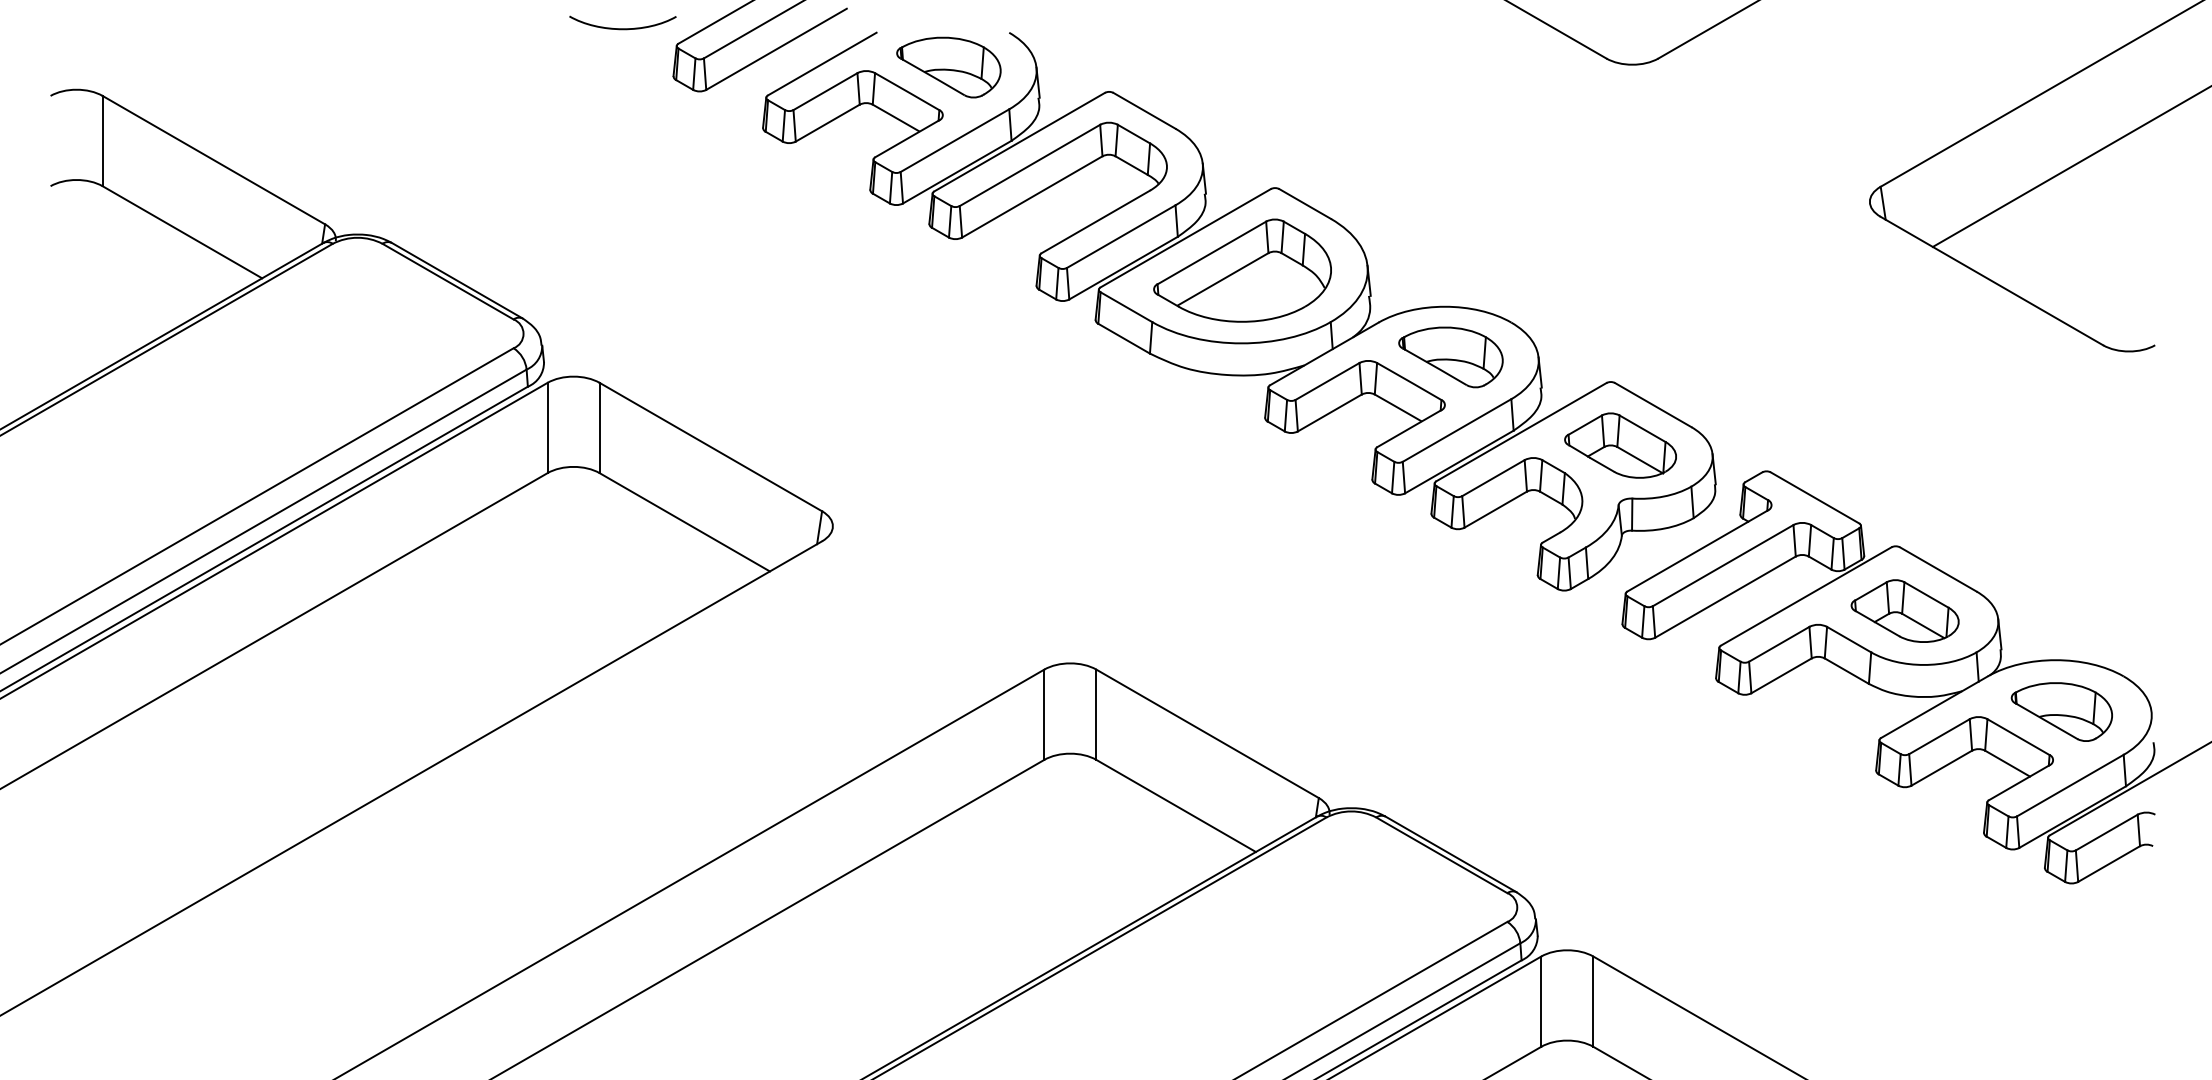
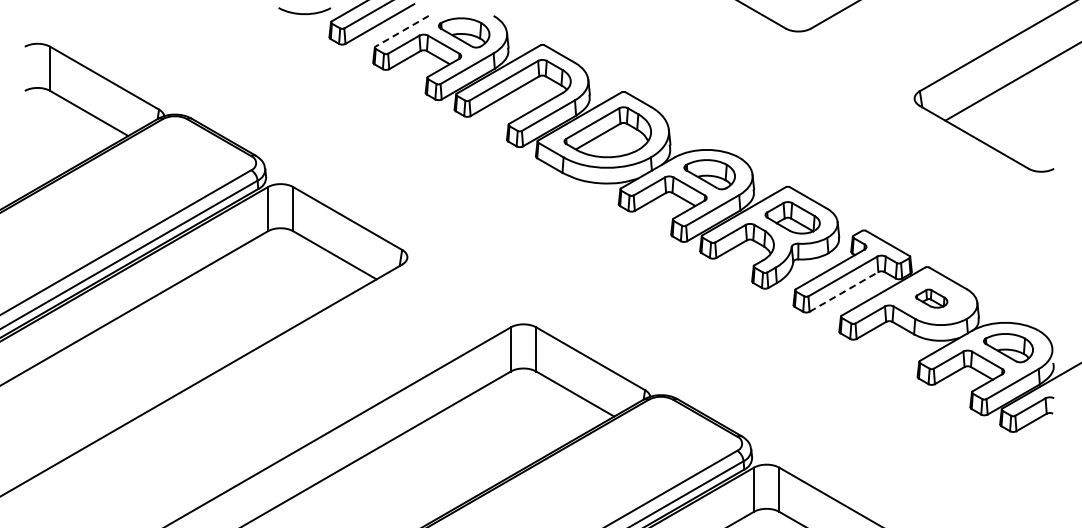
line: (822, 64) -> (402, 31), solid -> dashed
line: (1724, 596) -> (843, 291), solid -> dashed
part: (1904, 610) -> (931, 298), size x0.6

